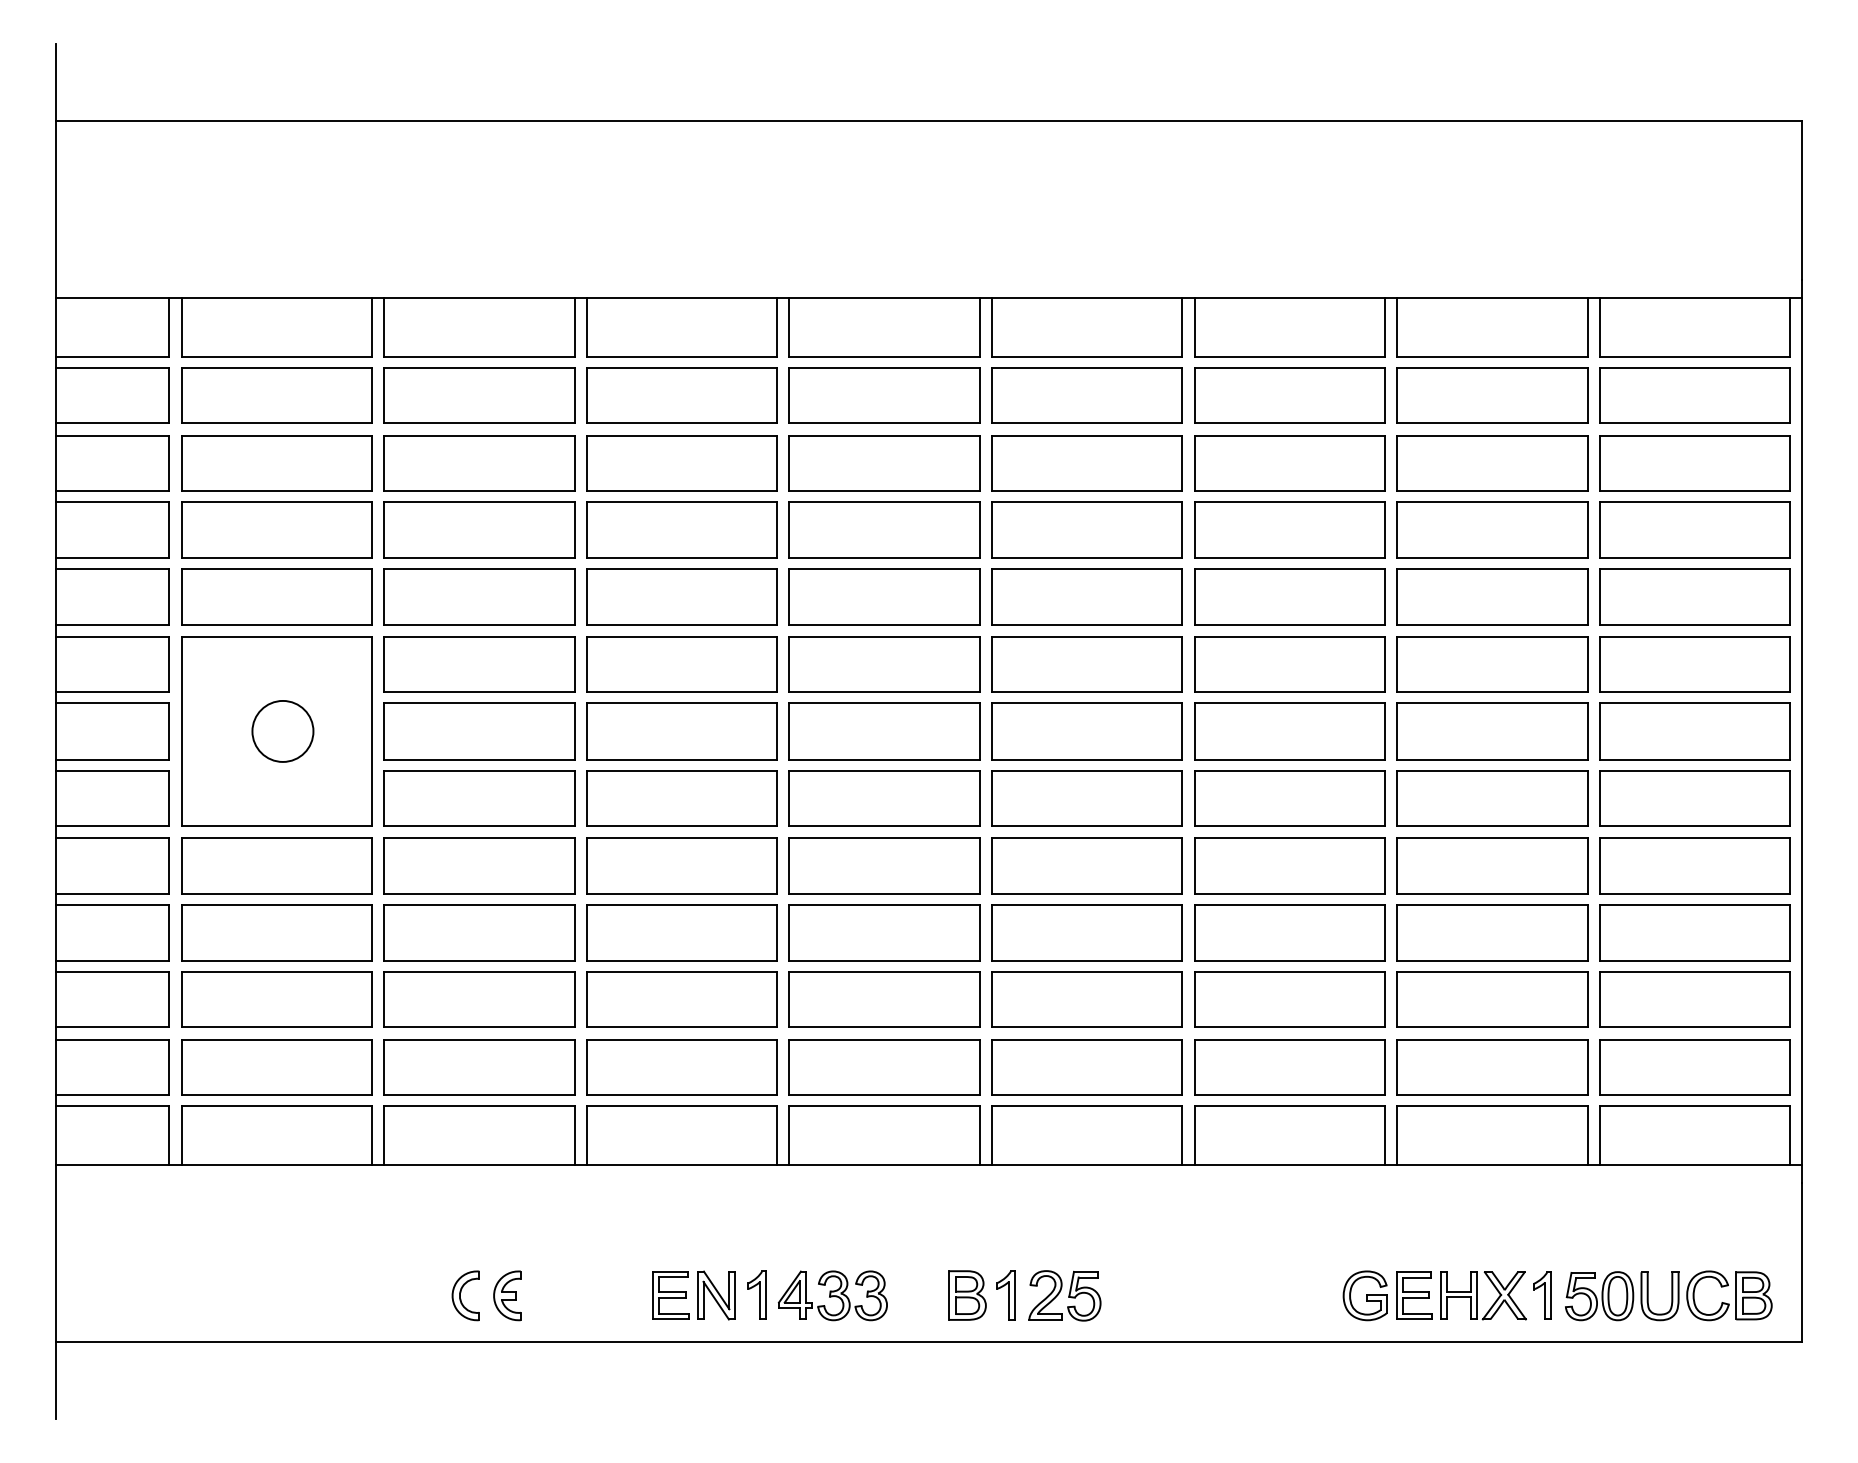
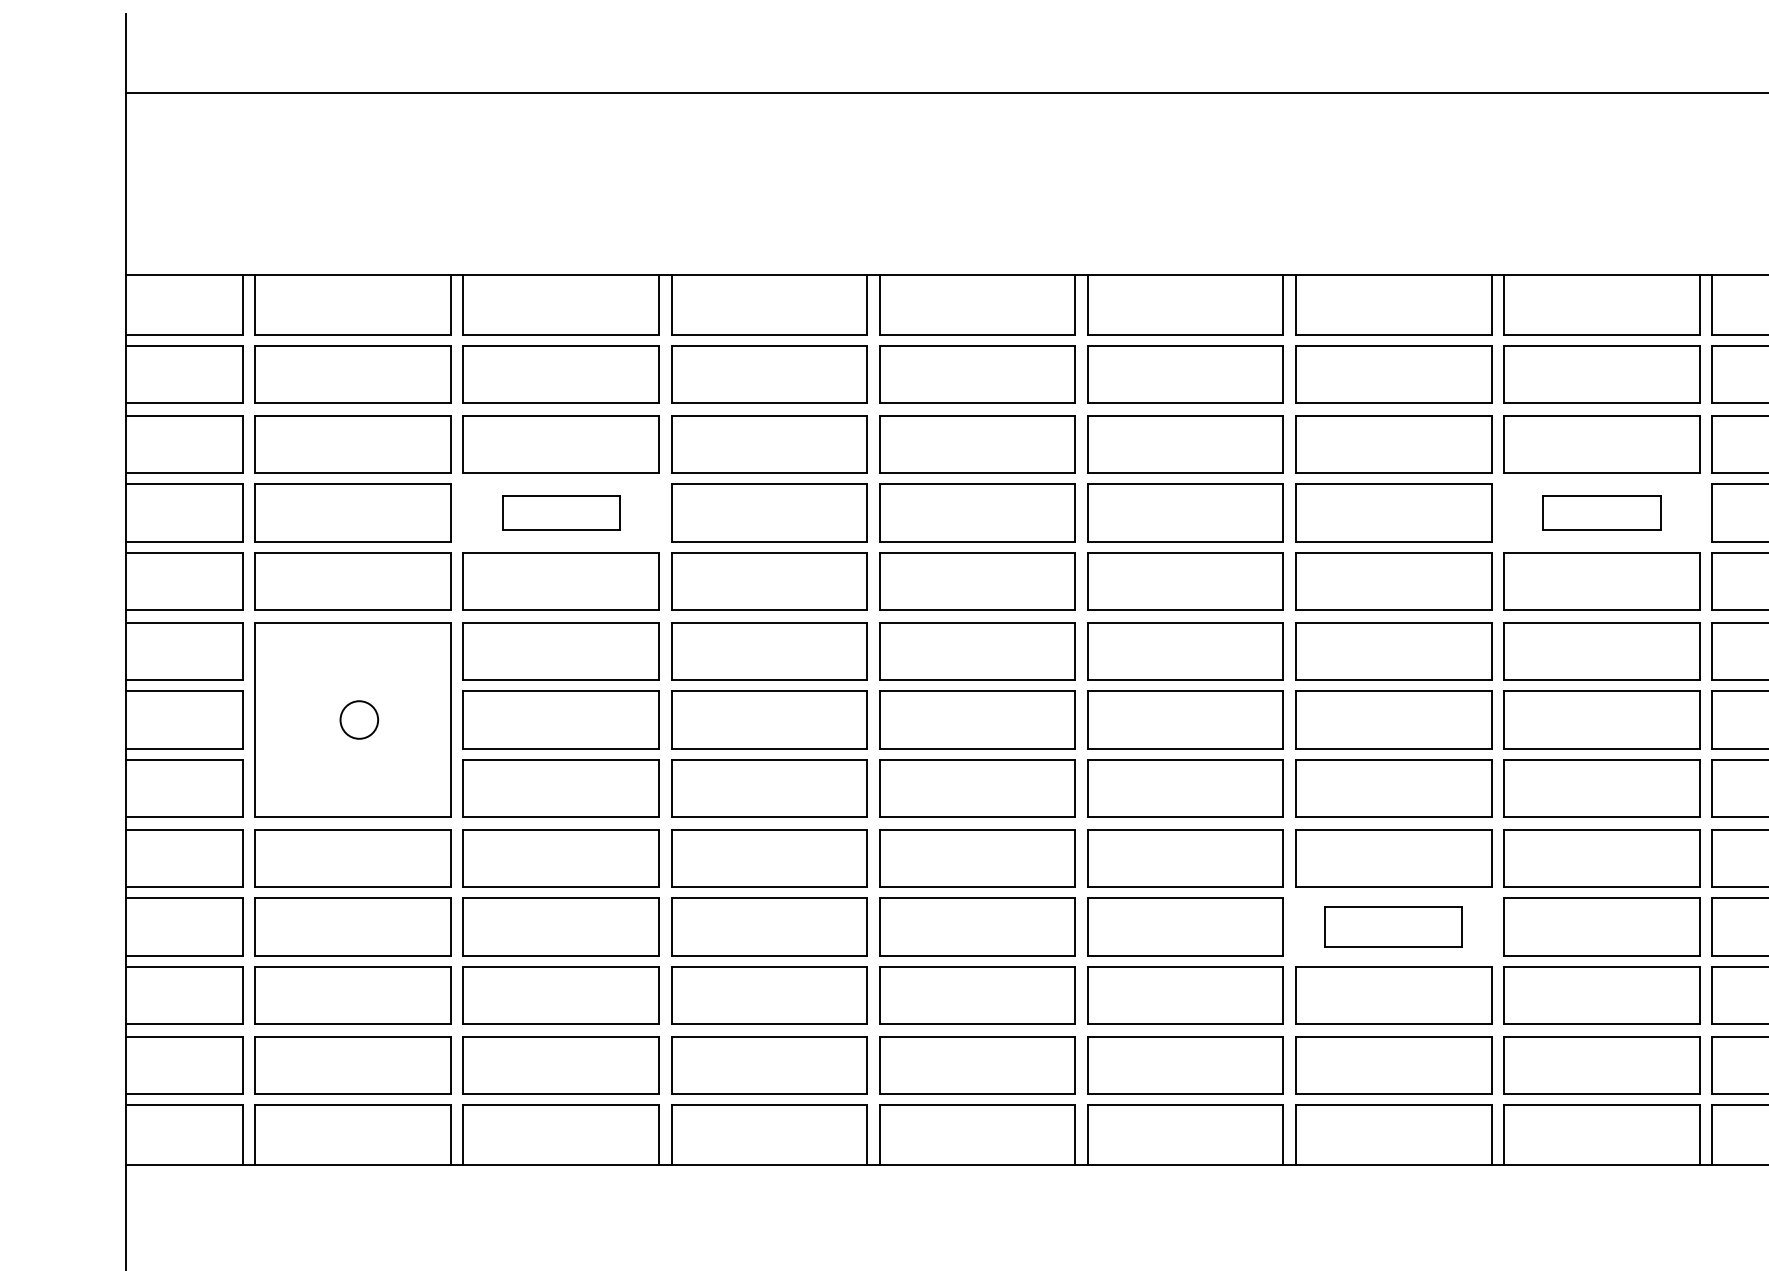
part: (479, 529) -> (561, 512), size x0.6
part: (1492, 529) -> (1602, 512), size x0.6
circle: (282, 730) -> (358, 719), size x0.6
part: (1289, 932) -> (1393, 926), size x0.7

